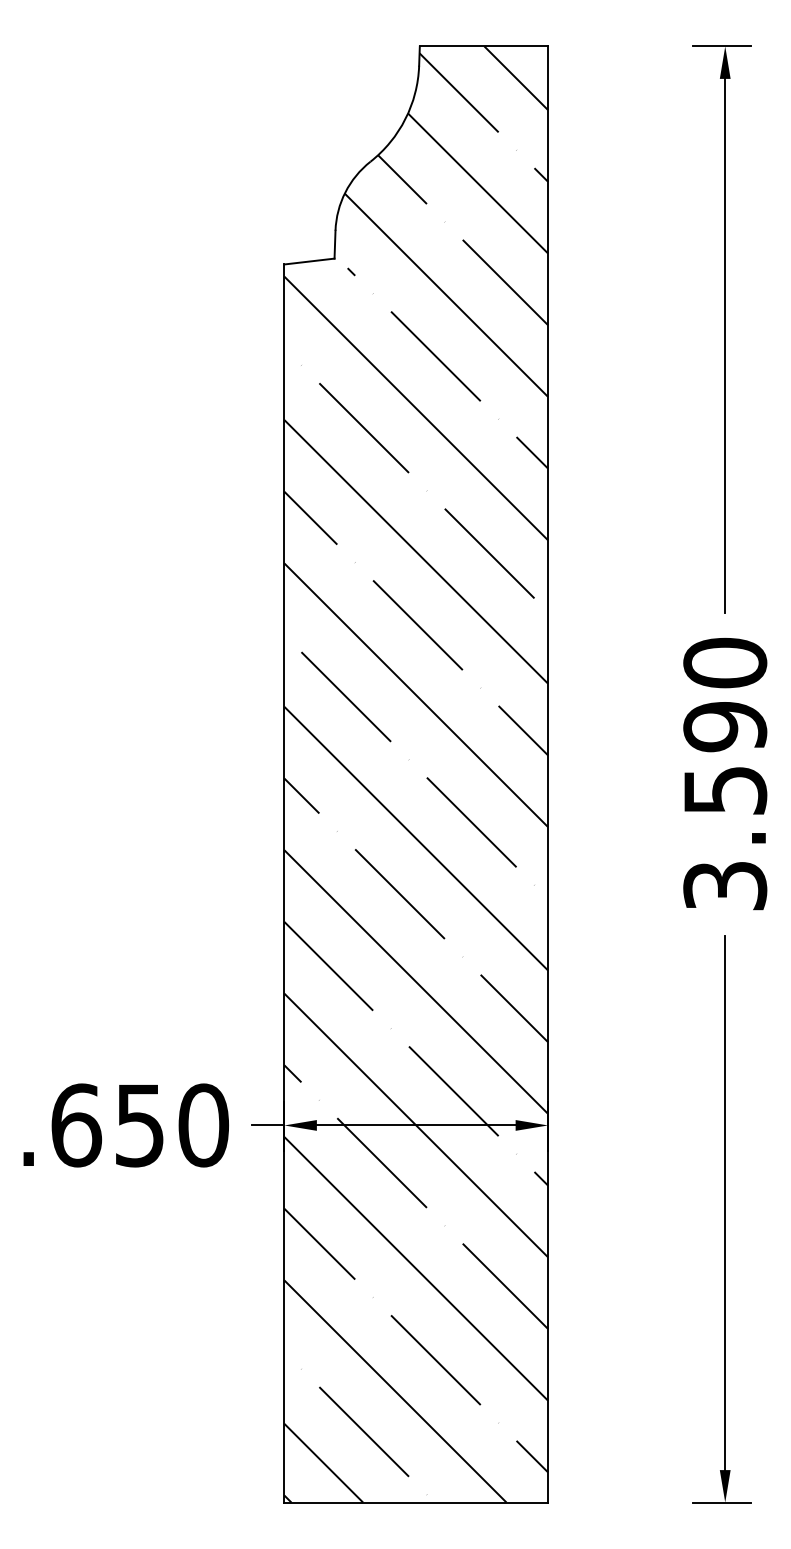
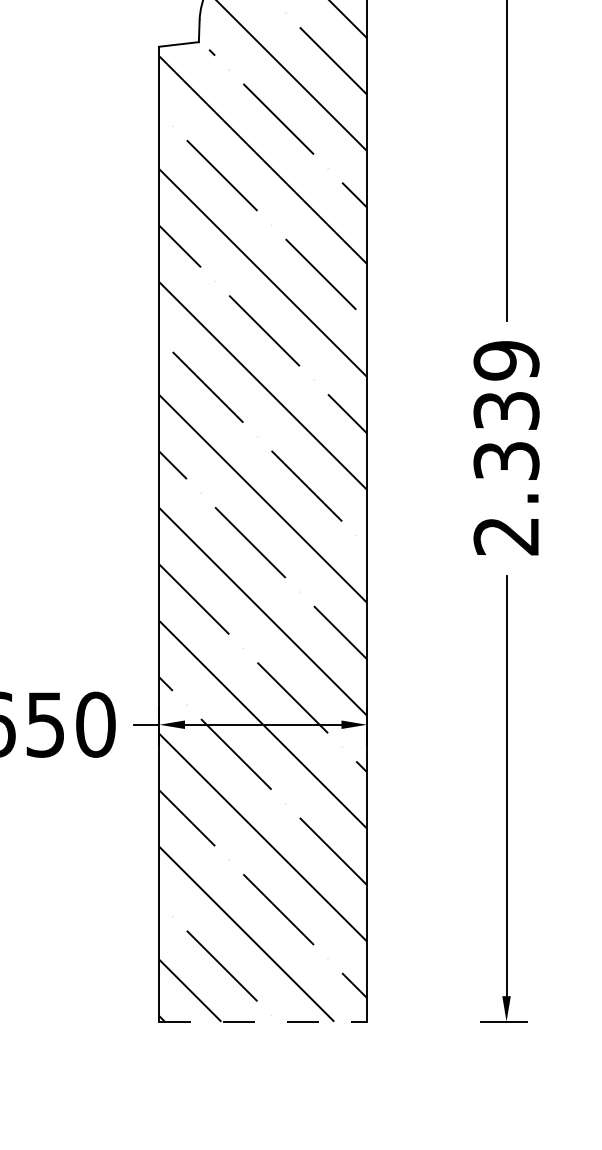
text: (725, 773) -> (506, 447), 3.590 -> 2.339
line: (416, 1502) -> (263, 1021), solid -> dashed

